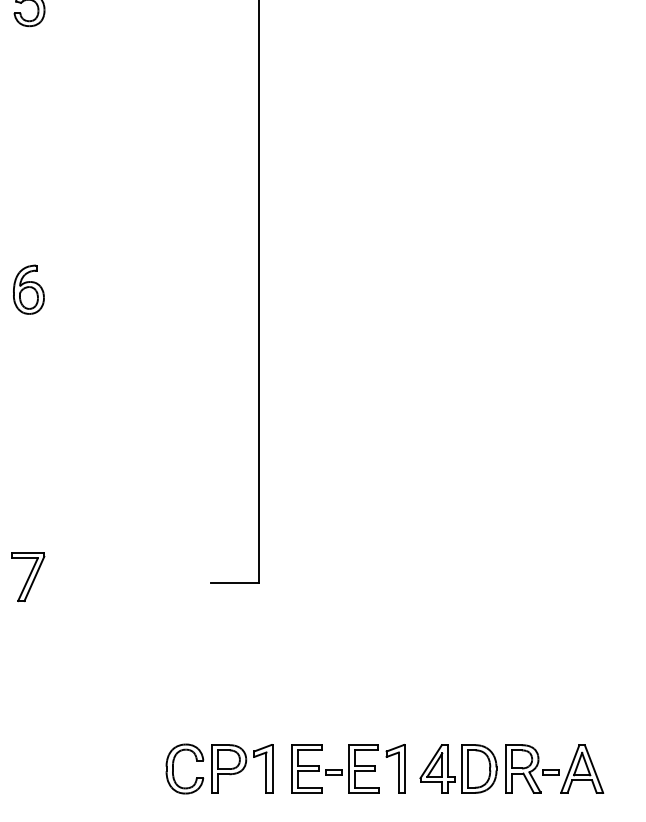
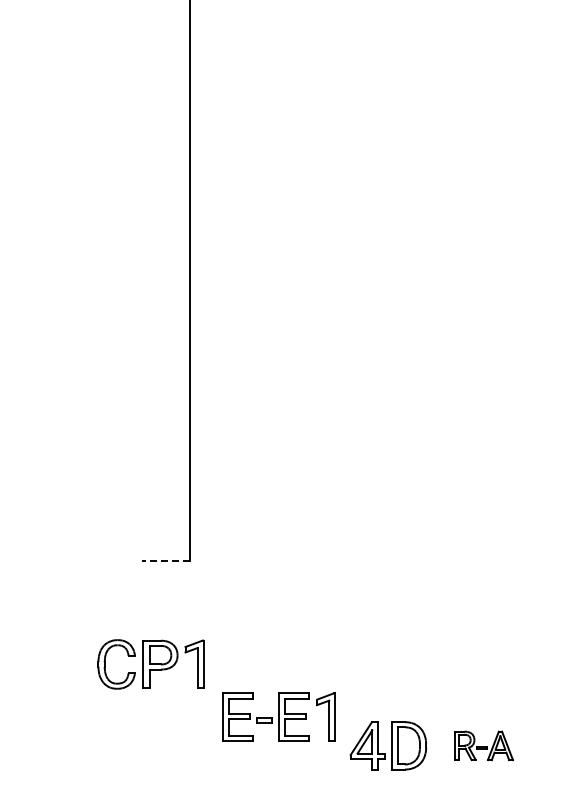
line: (234, 582) -> (165, 560), solid -> dashed
part: (219, 768) -> (151, 663), moved
part: (348, 768) -> (279, 716), moved
part: (554, 768) -> (483, 745), size x0.6

